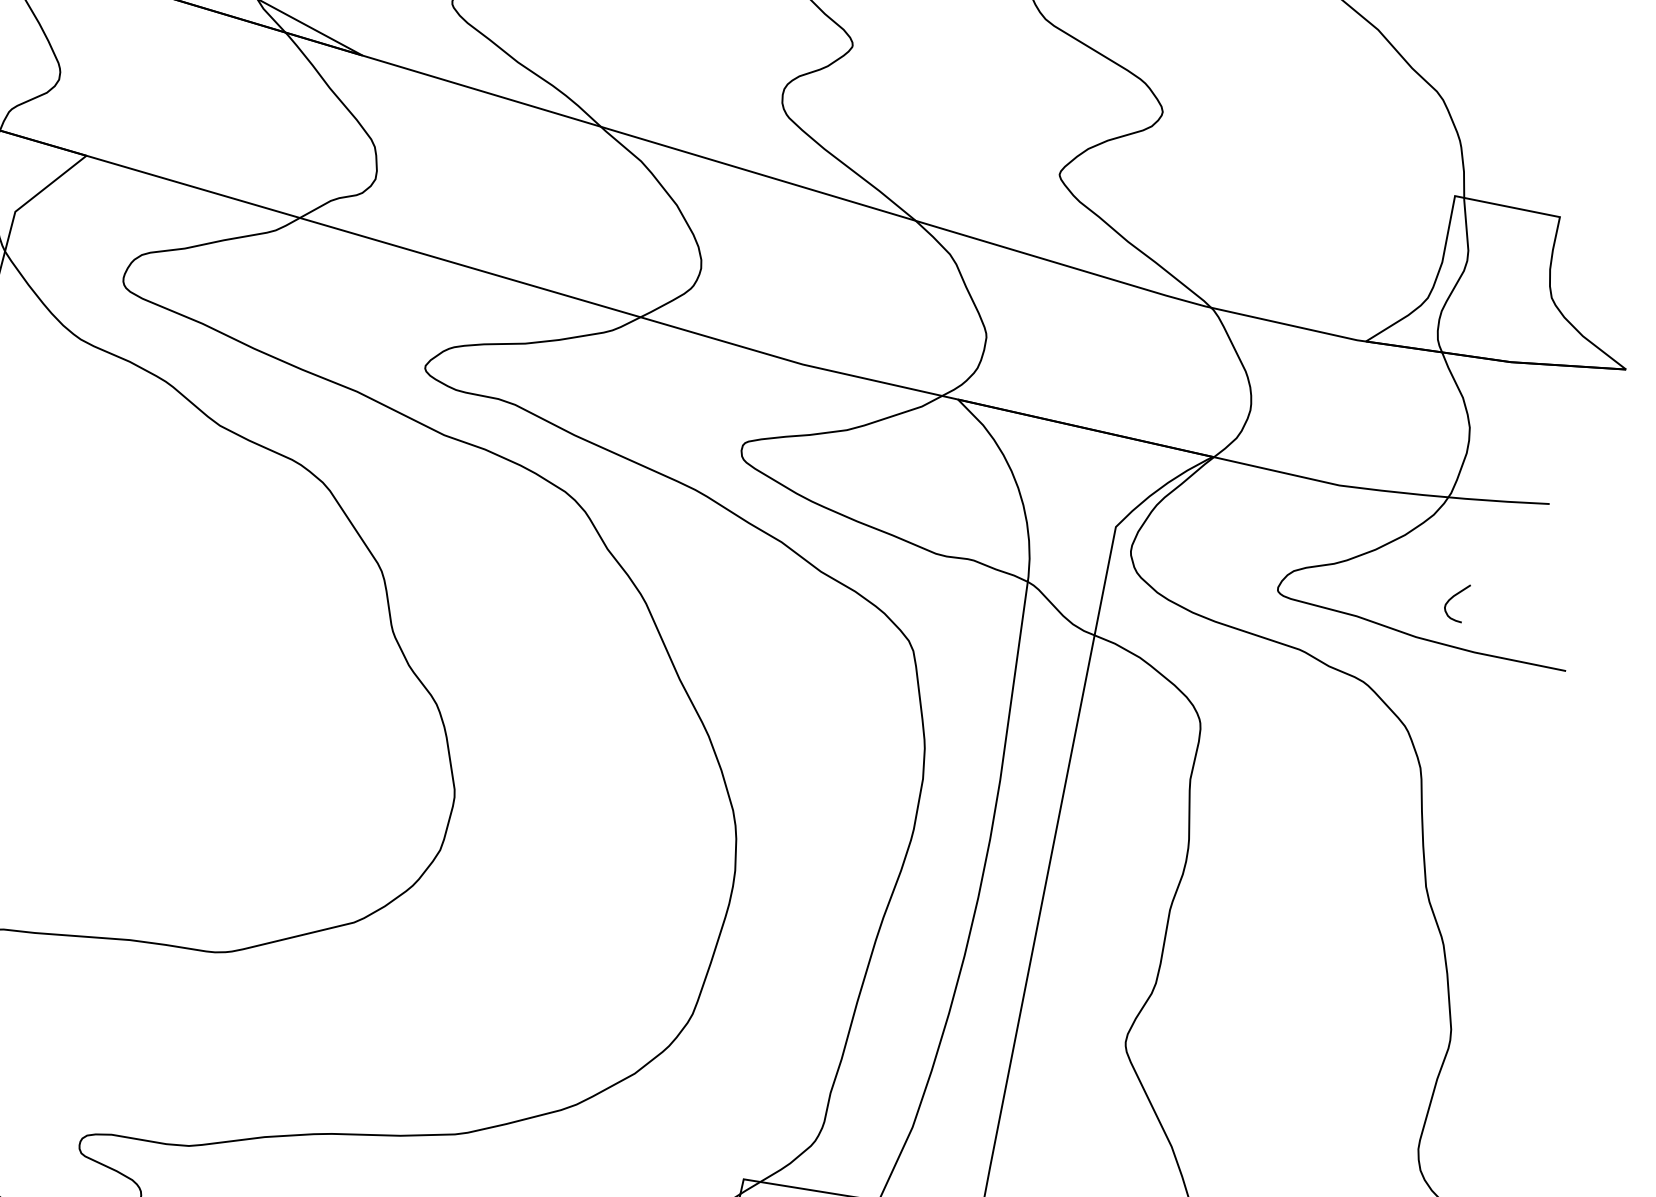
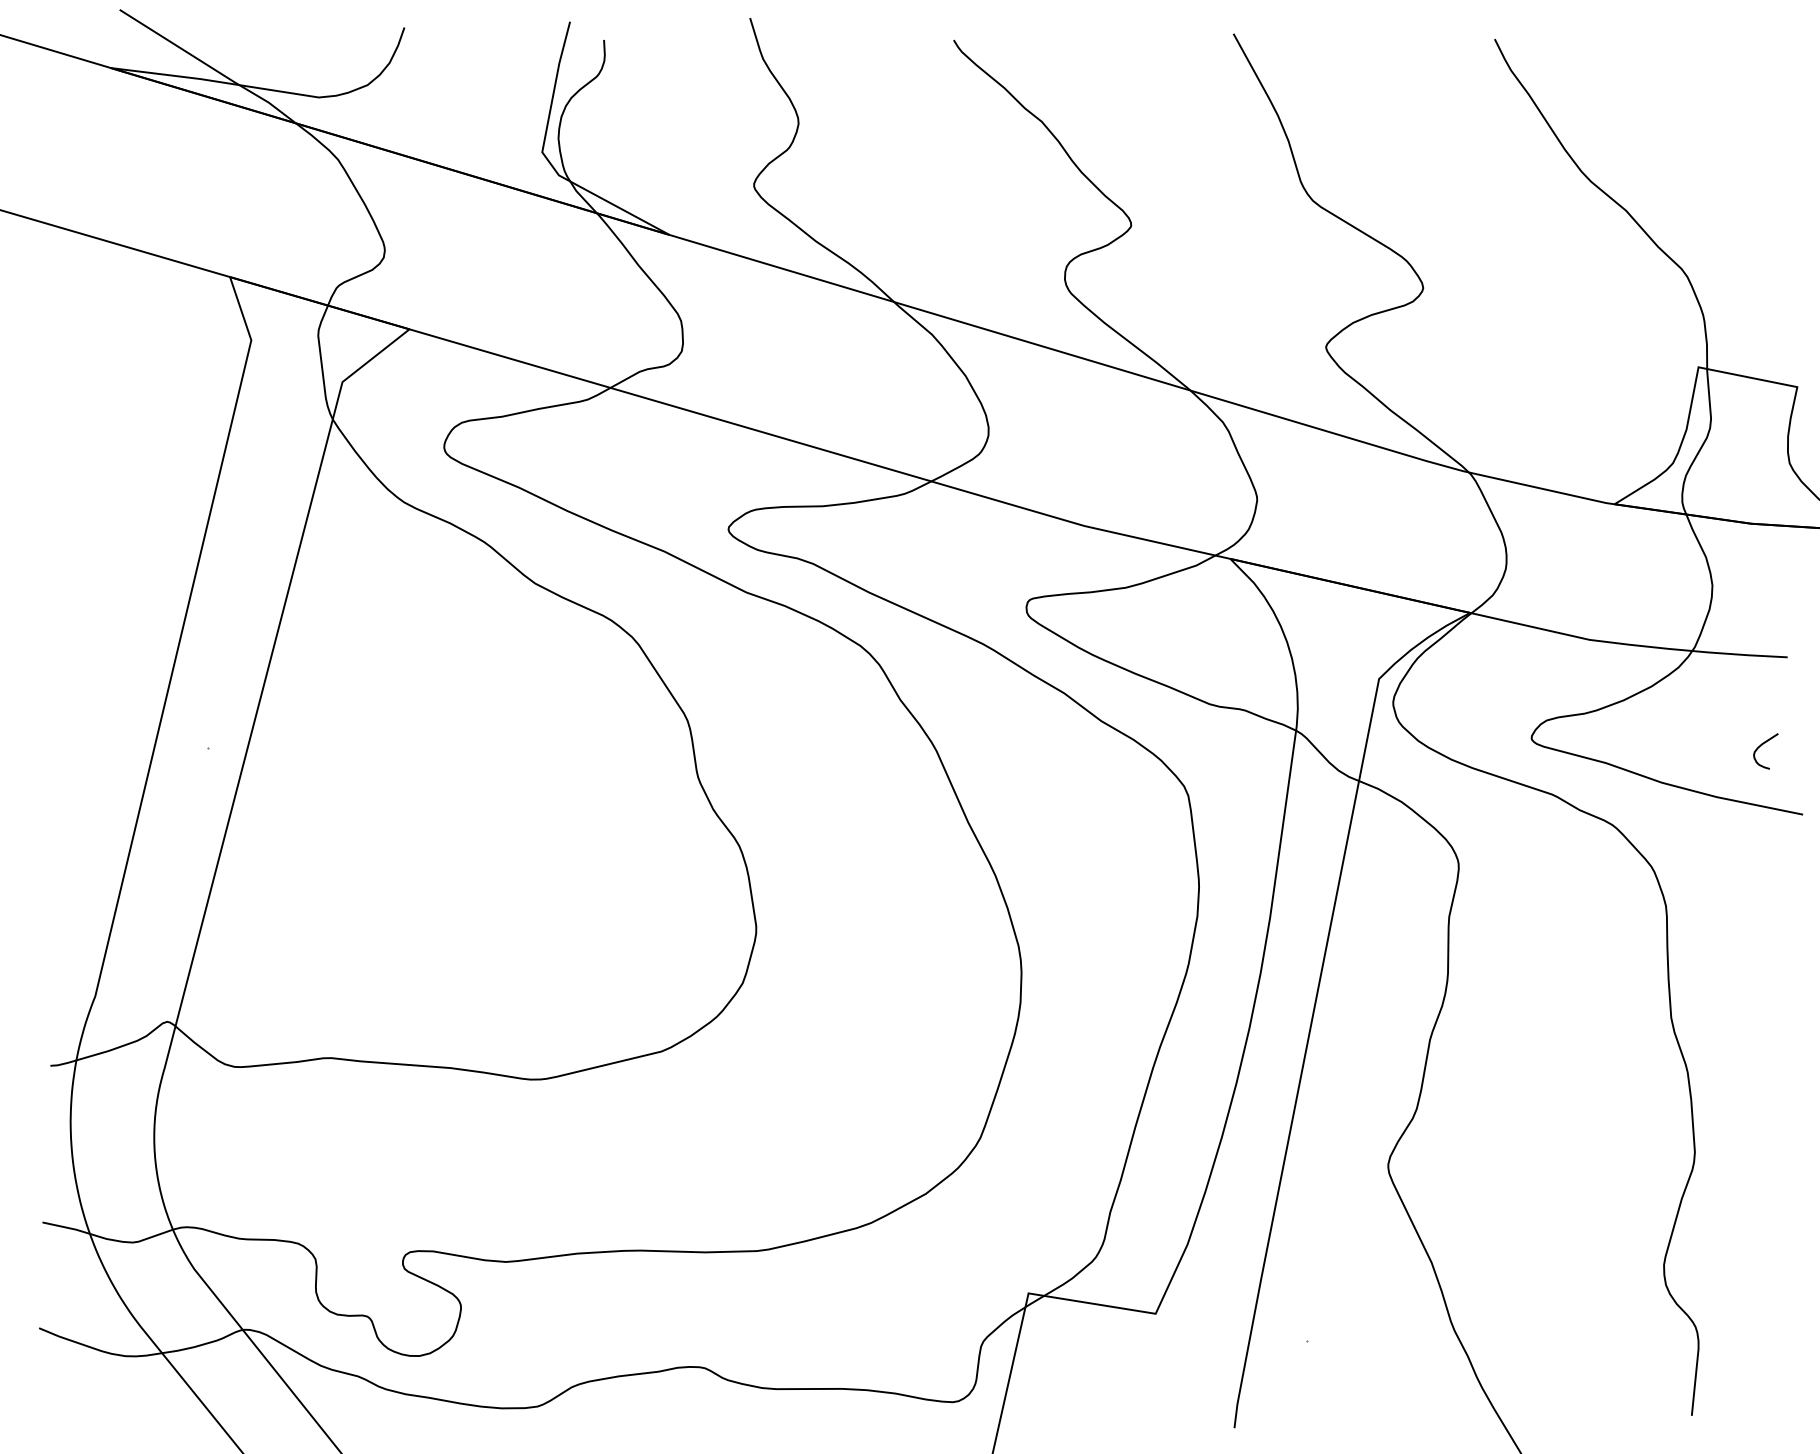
curve: (1452, 598) -> (1761, 746), moved

